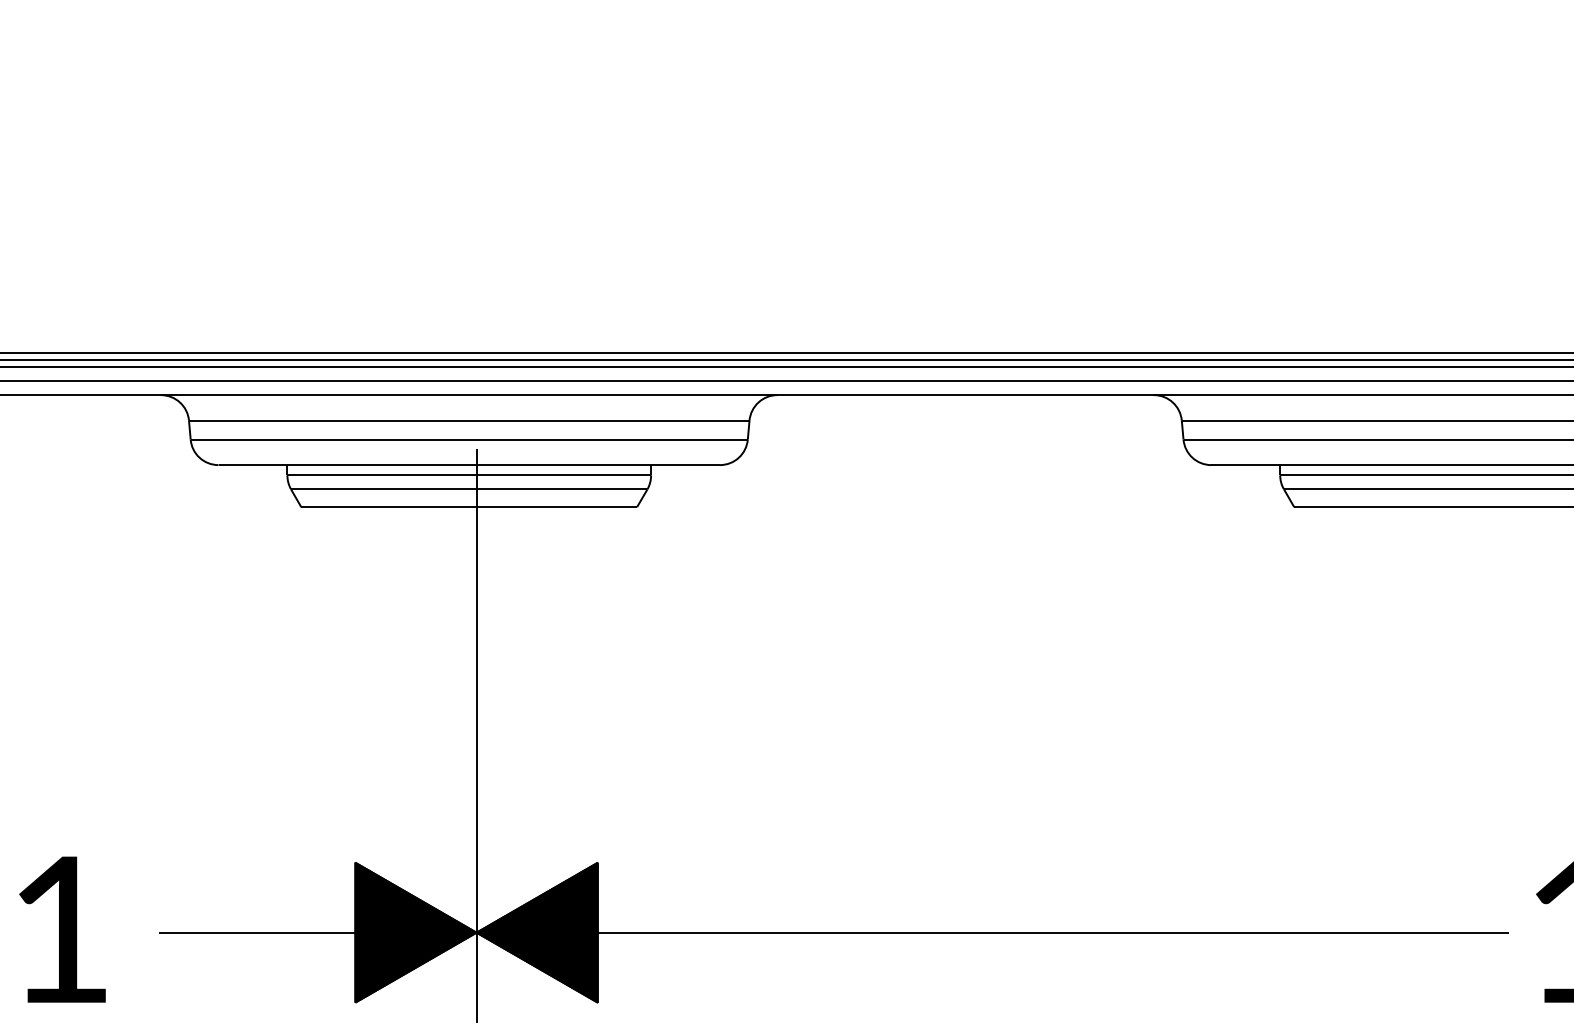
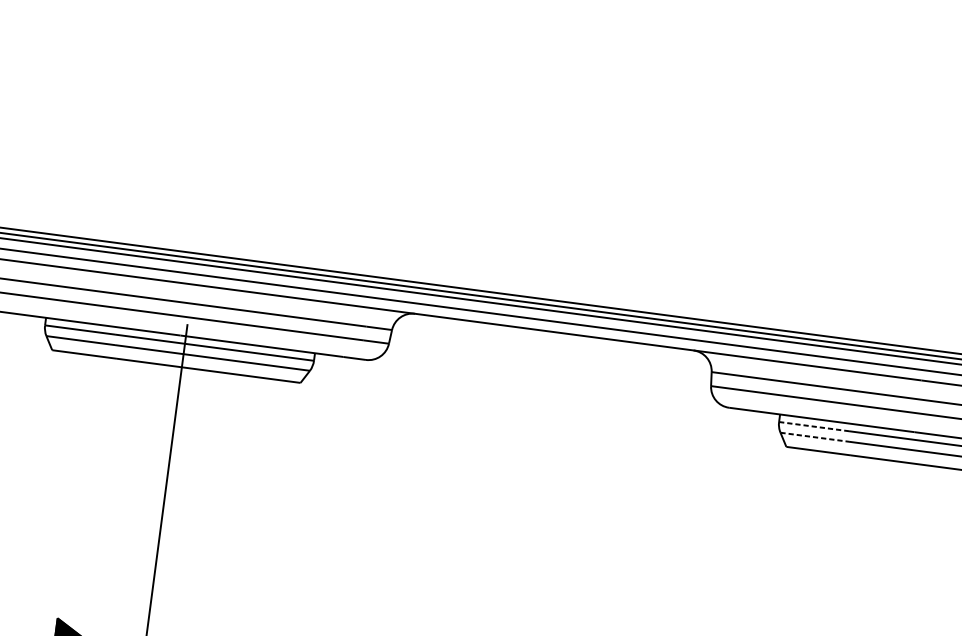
line: (1328, 475) -> (814, 426), solid -> dashed
line: (1330, 489) -> (814, 437), solid -> dashed

